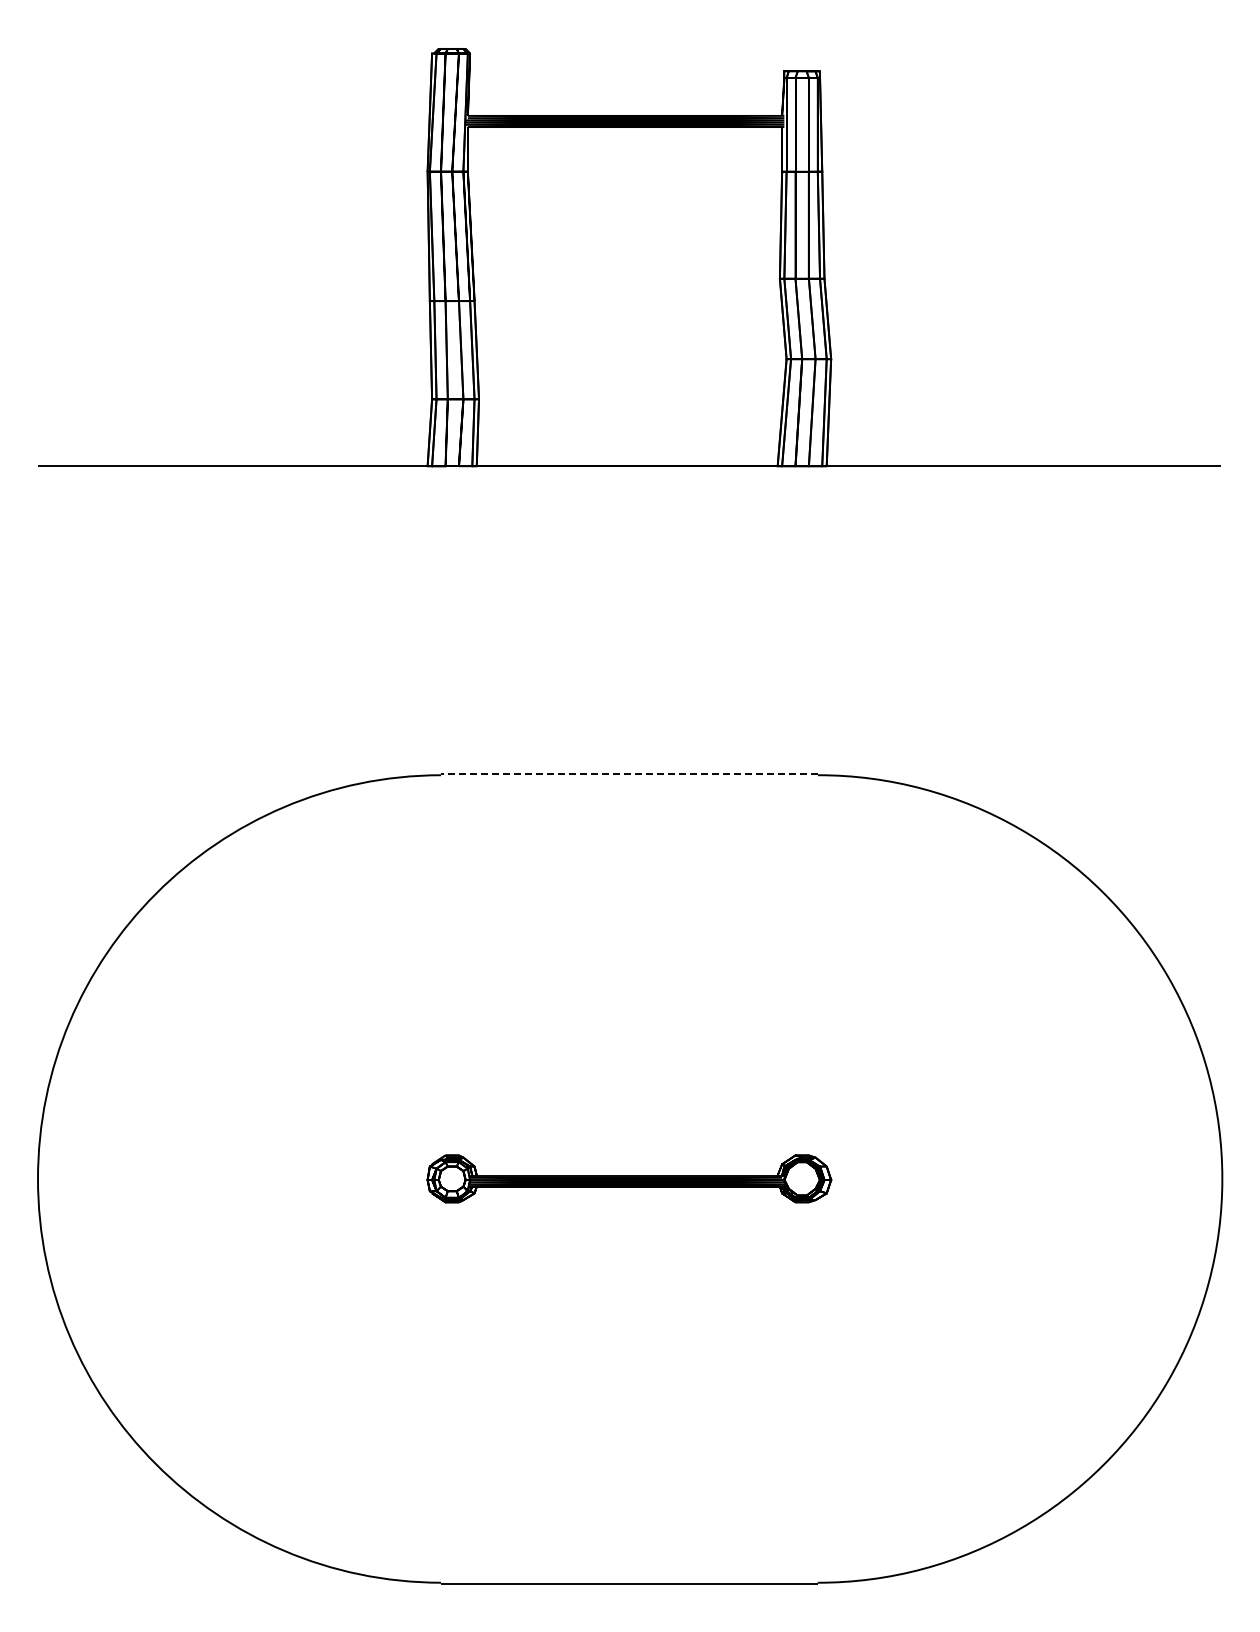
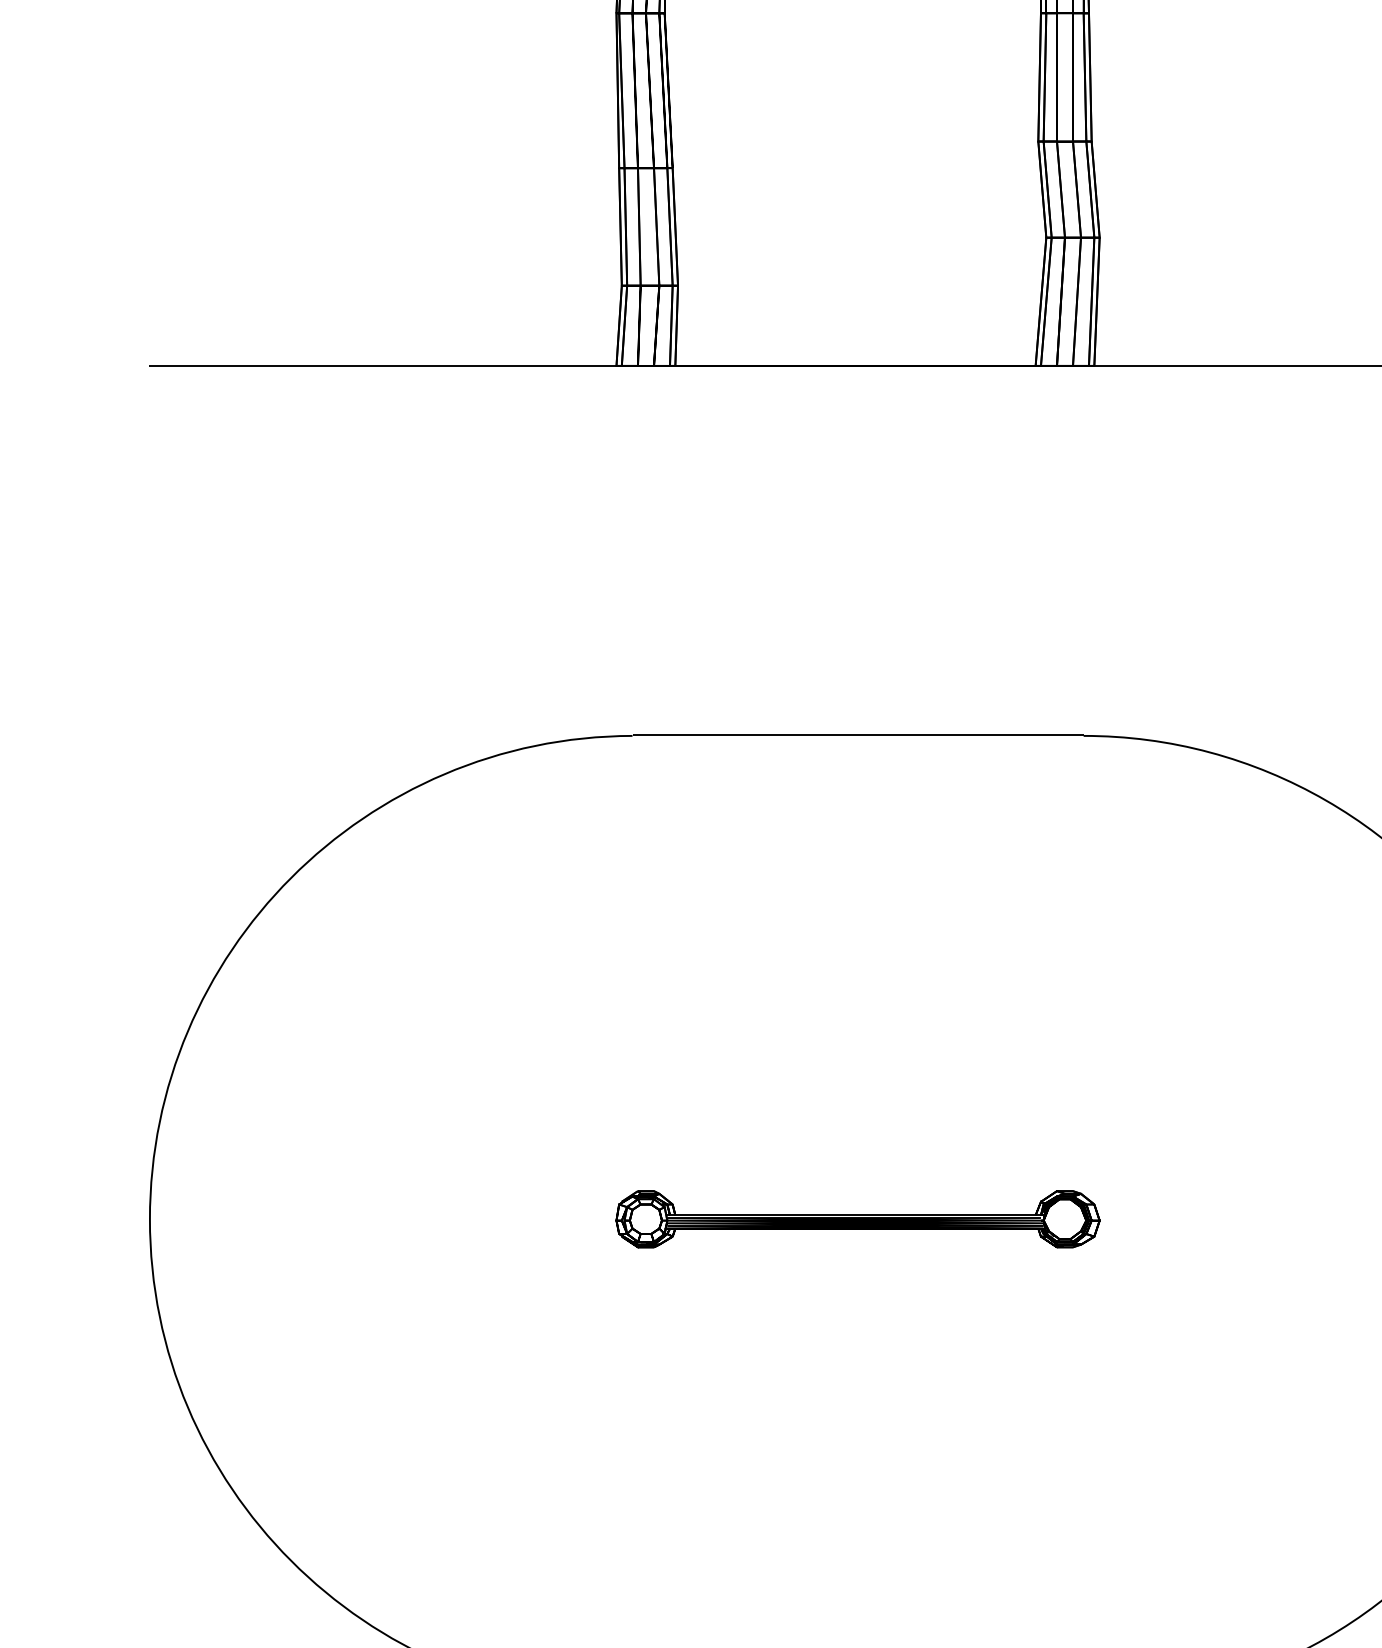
line: (628, 774) -> (857, 735), dashed -> solid

